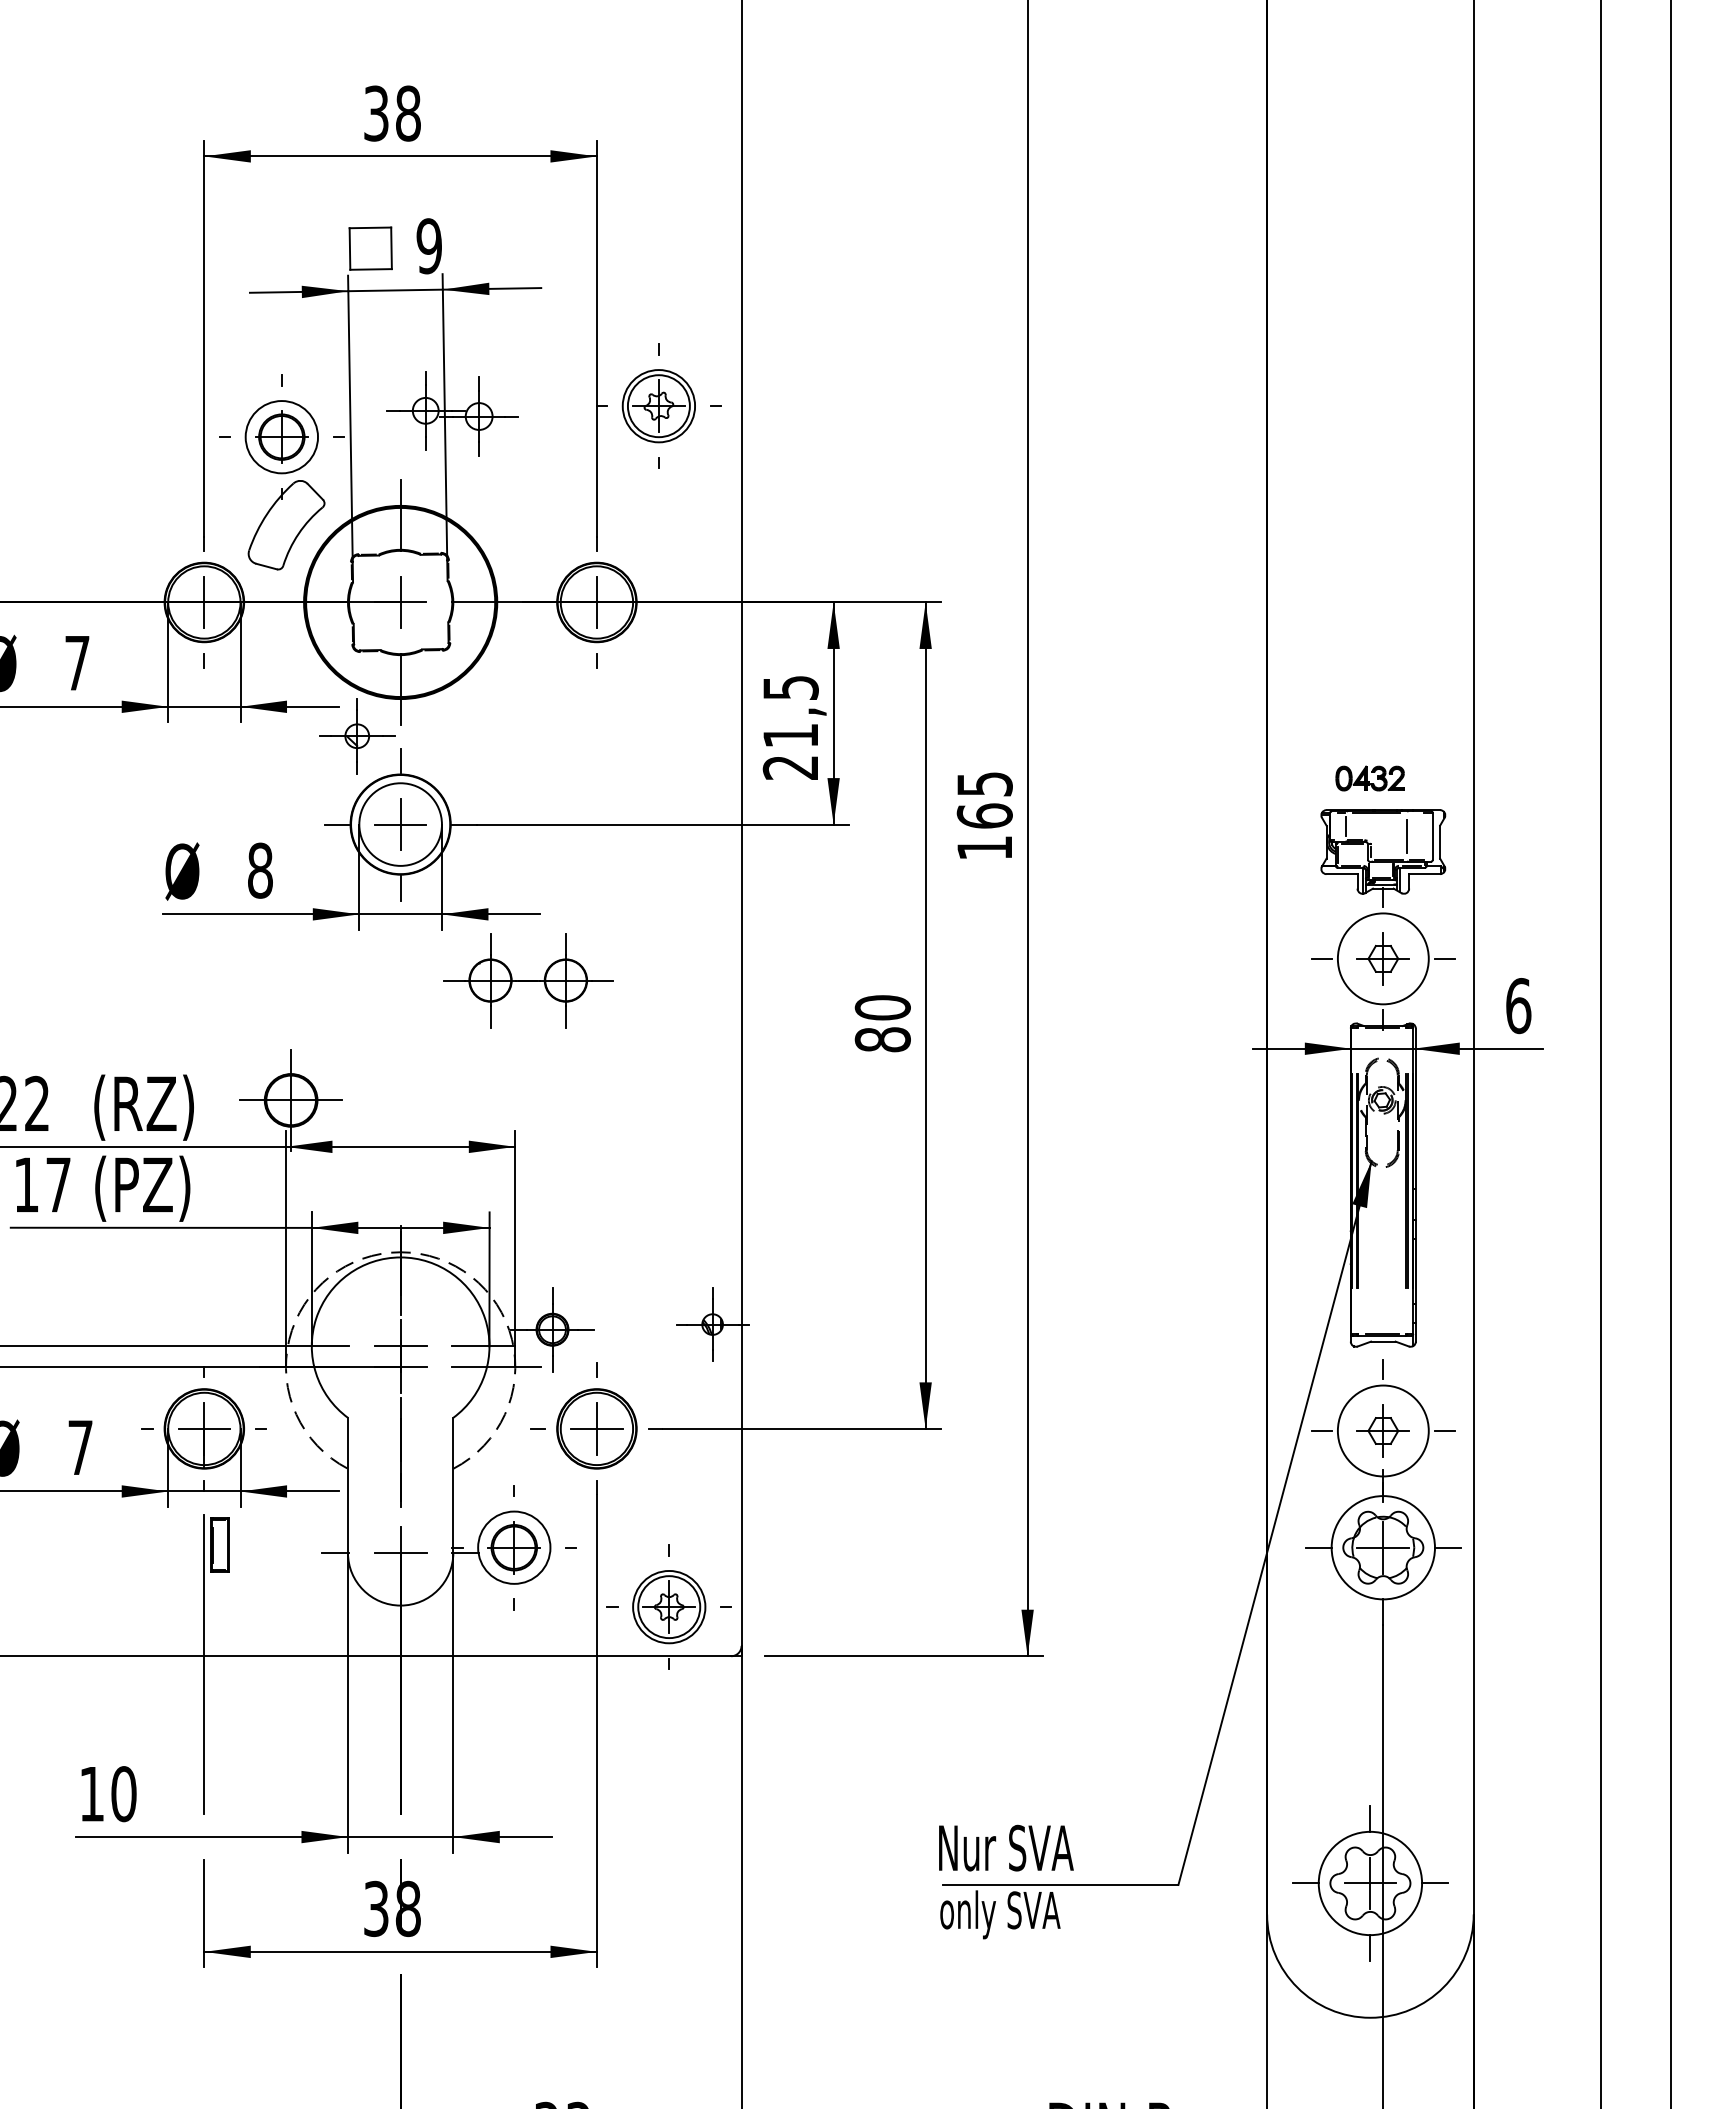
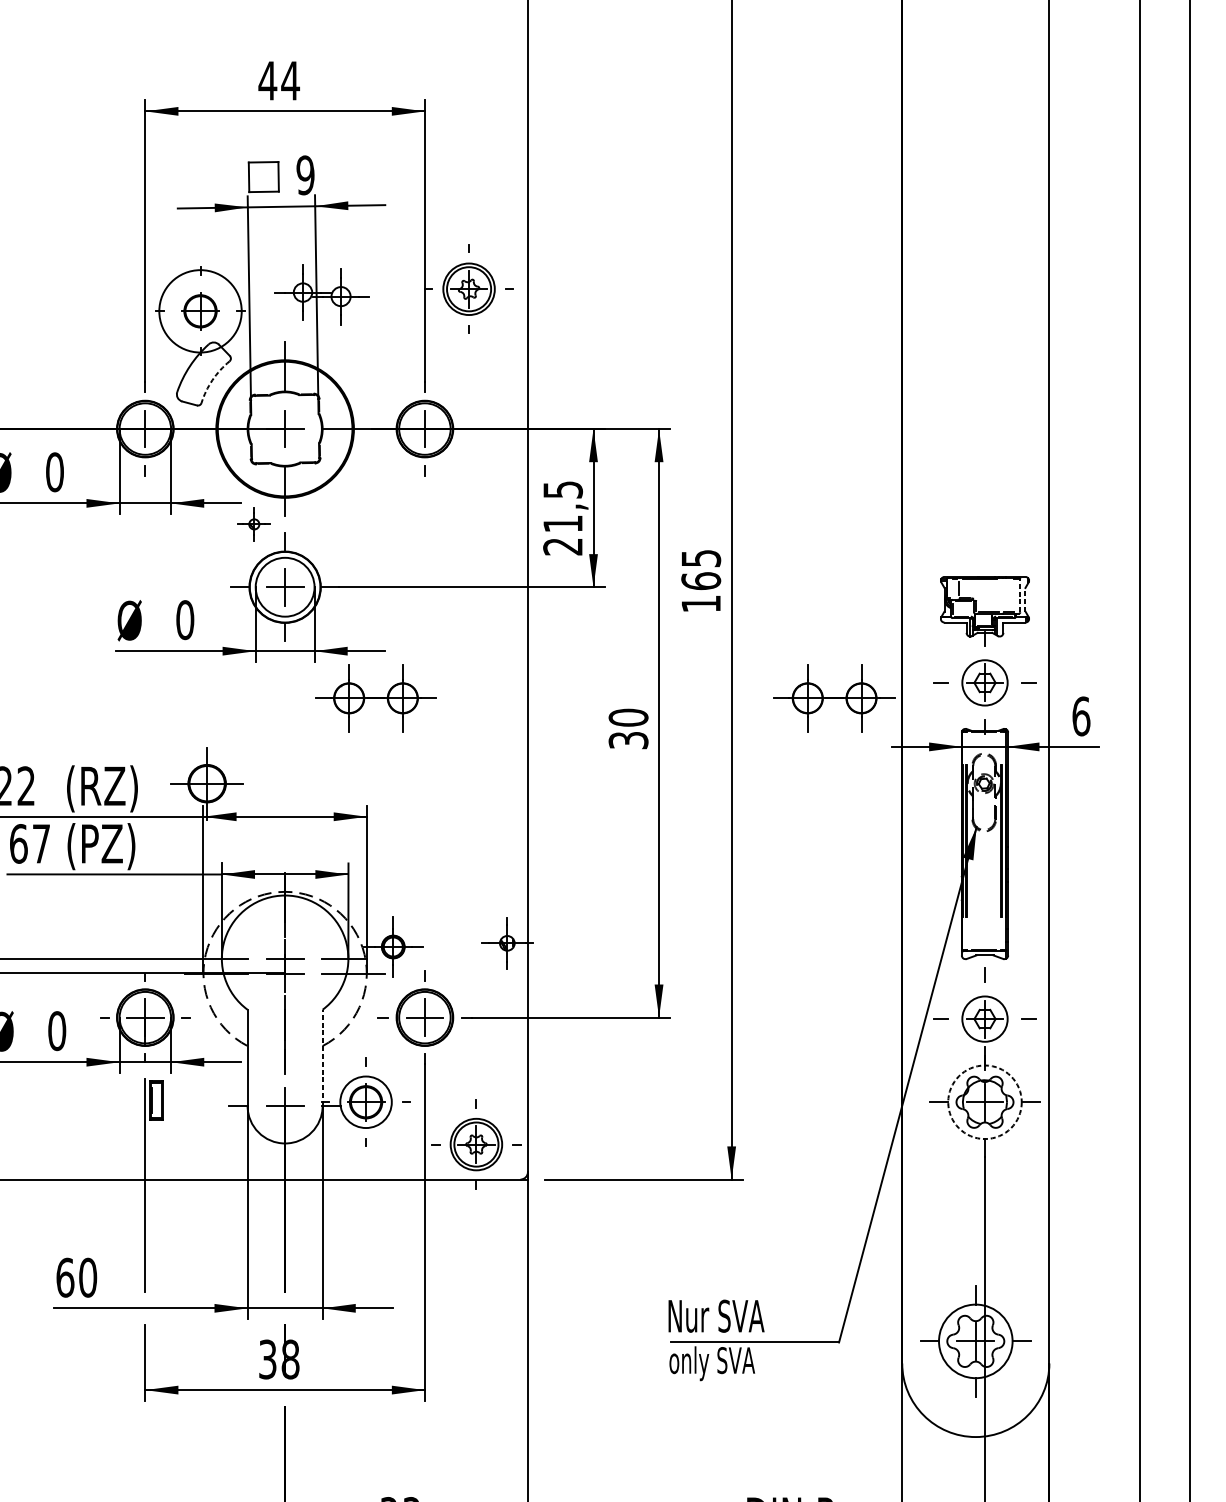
text: (392, 113) -> (279, 80), 38 -> 44
circle: (281, 437) -> (200, 311), size x1.6
arc: (298, 533) -> (212, 379), solid -> dashed
text: (77, 663) -> (54, 472), 7 -> 0
part: (357, 736) -> (254, 524), size x0.6
part: (1369, 778) -> (975, 554), removed
line: (1432, 835) -> (1020, 595), solid -> dashed
line: (1406, 836) -> (1001, 595), removed
line: (1440, 842) -> (1025, 600), solid -> dashed
text: (260, 870) -> (185, 619), 8 -> 0
circle: (1382, 958) -> (984, 682), size x0.7
part: (1172, 980) -> (834, 698), added
text: (882, 1039) -> (628, 740), 80 -> 30
text: (26, 1184) -> (18, 843), 17 -> 67
circle: (1382, 1430) -> (984, 1018), size x0.7
text: (80, 1447) -> (57, 1030), 7 -> 0
line: (453, 1485) -> (322, 1057), solid -> dashed
circle: (1382, 1547) -> (984, 1102), solid -> dashed
text: (91, 1794) -> (64, 1278), 10 -> 60

